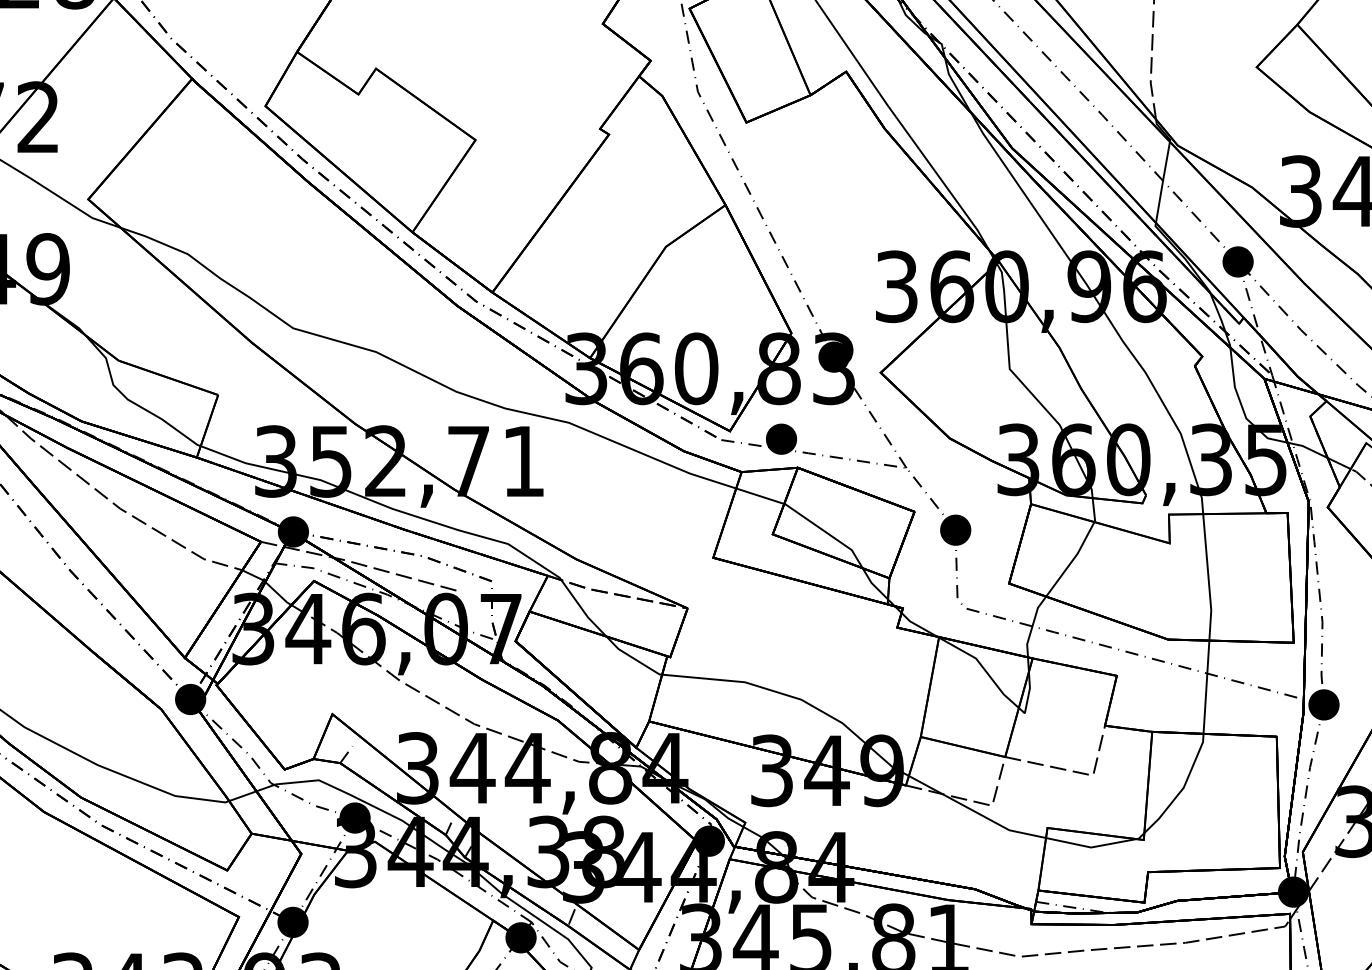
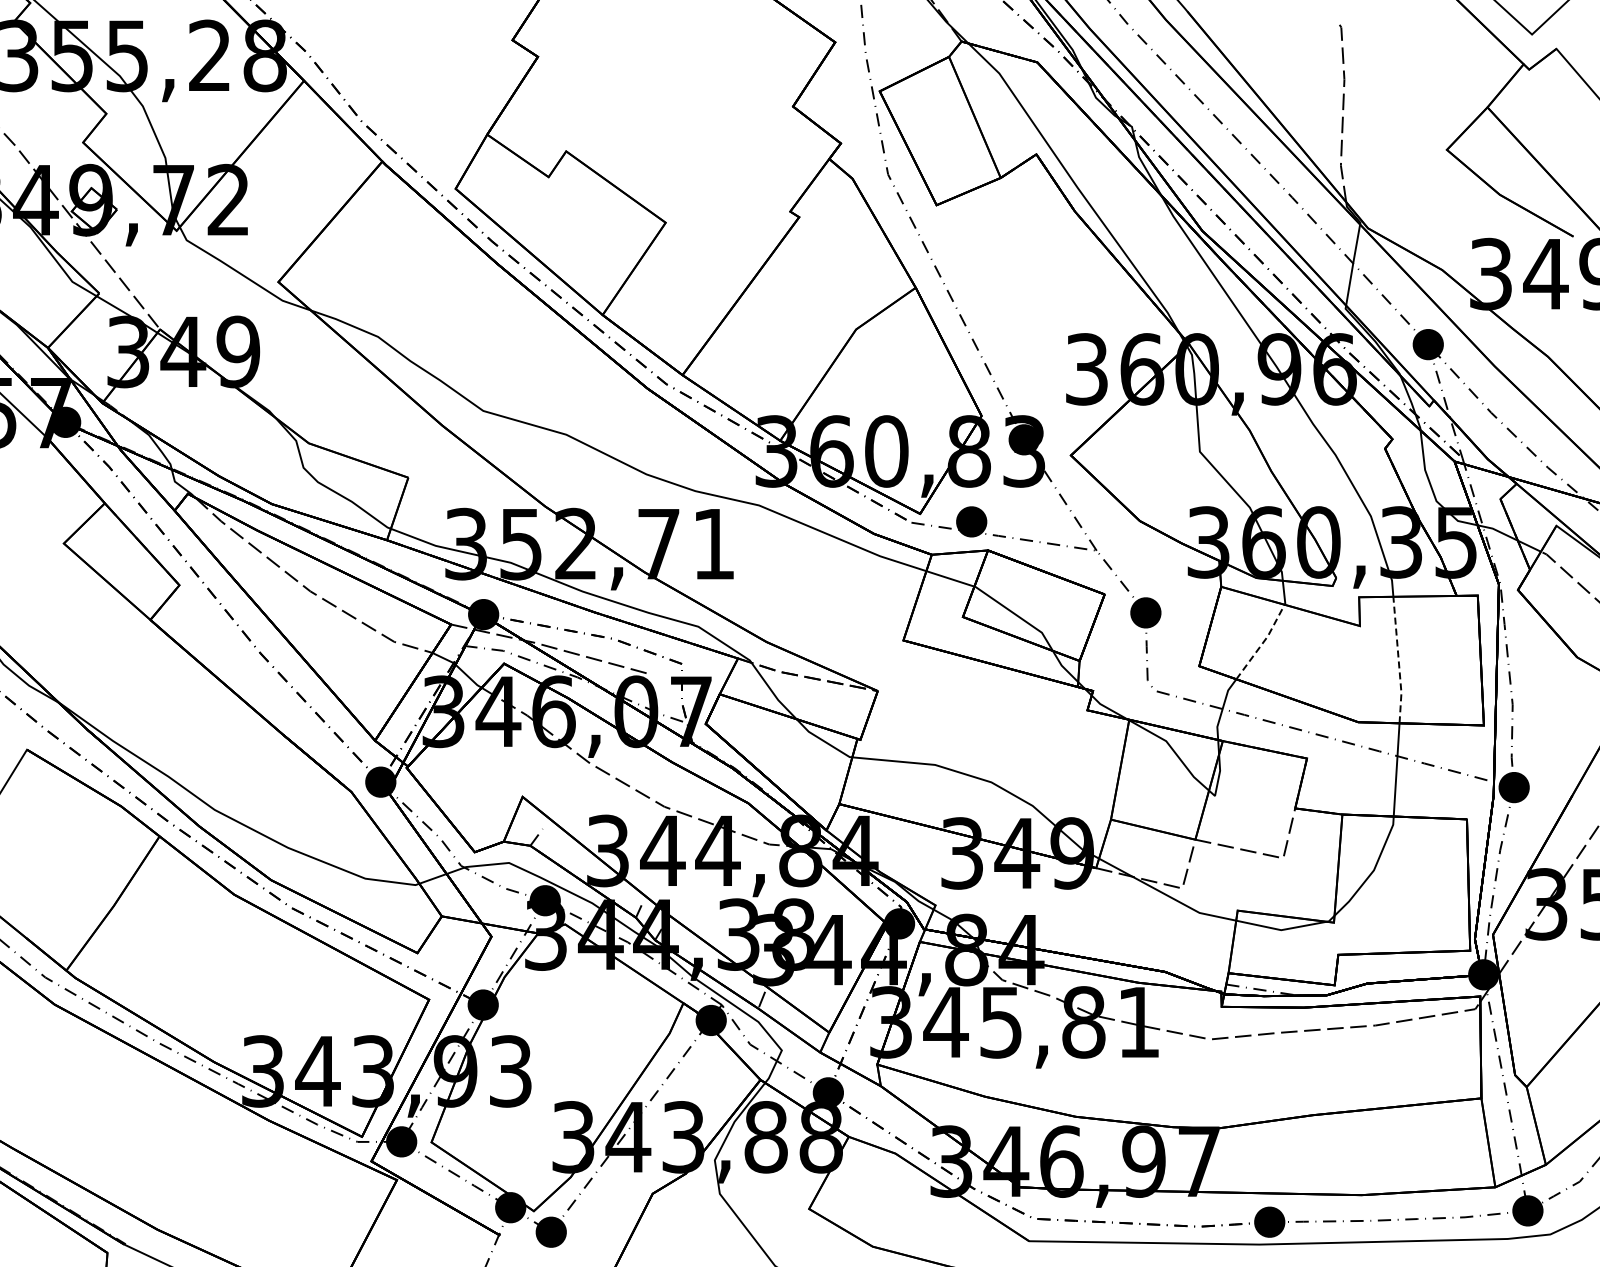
line: (1073, 559) -> (1263, 642), solid -> dashed
line: (1208, 577) -> (1398, 660), solid -> dashed

